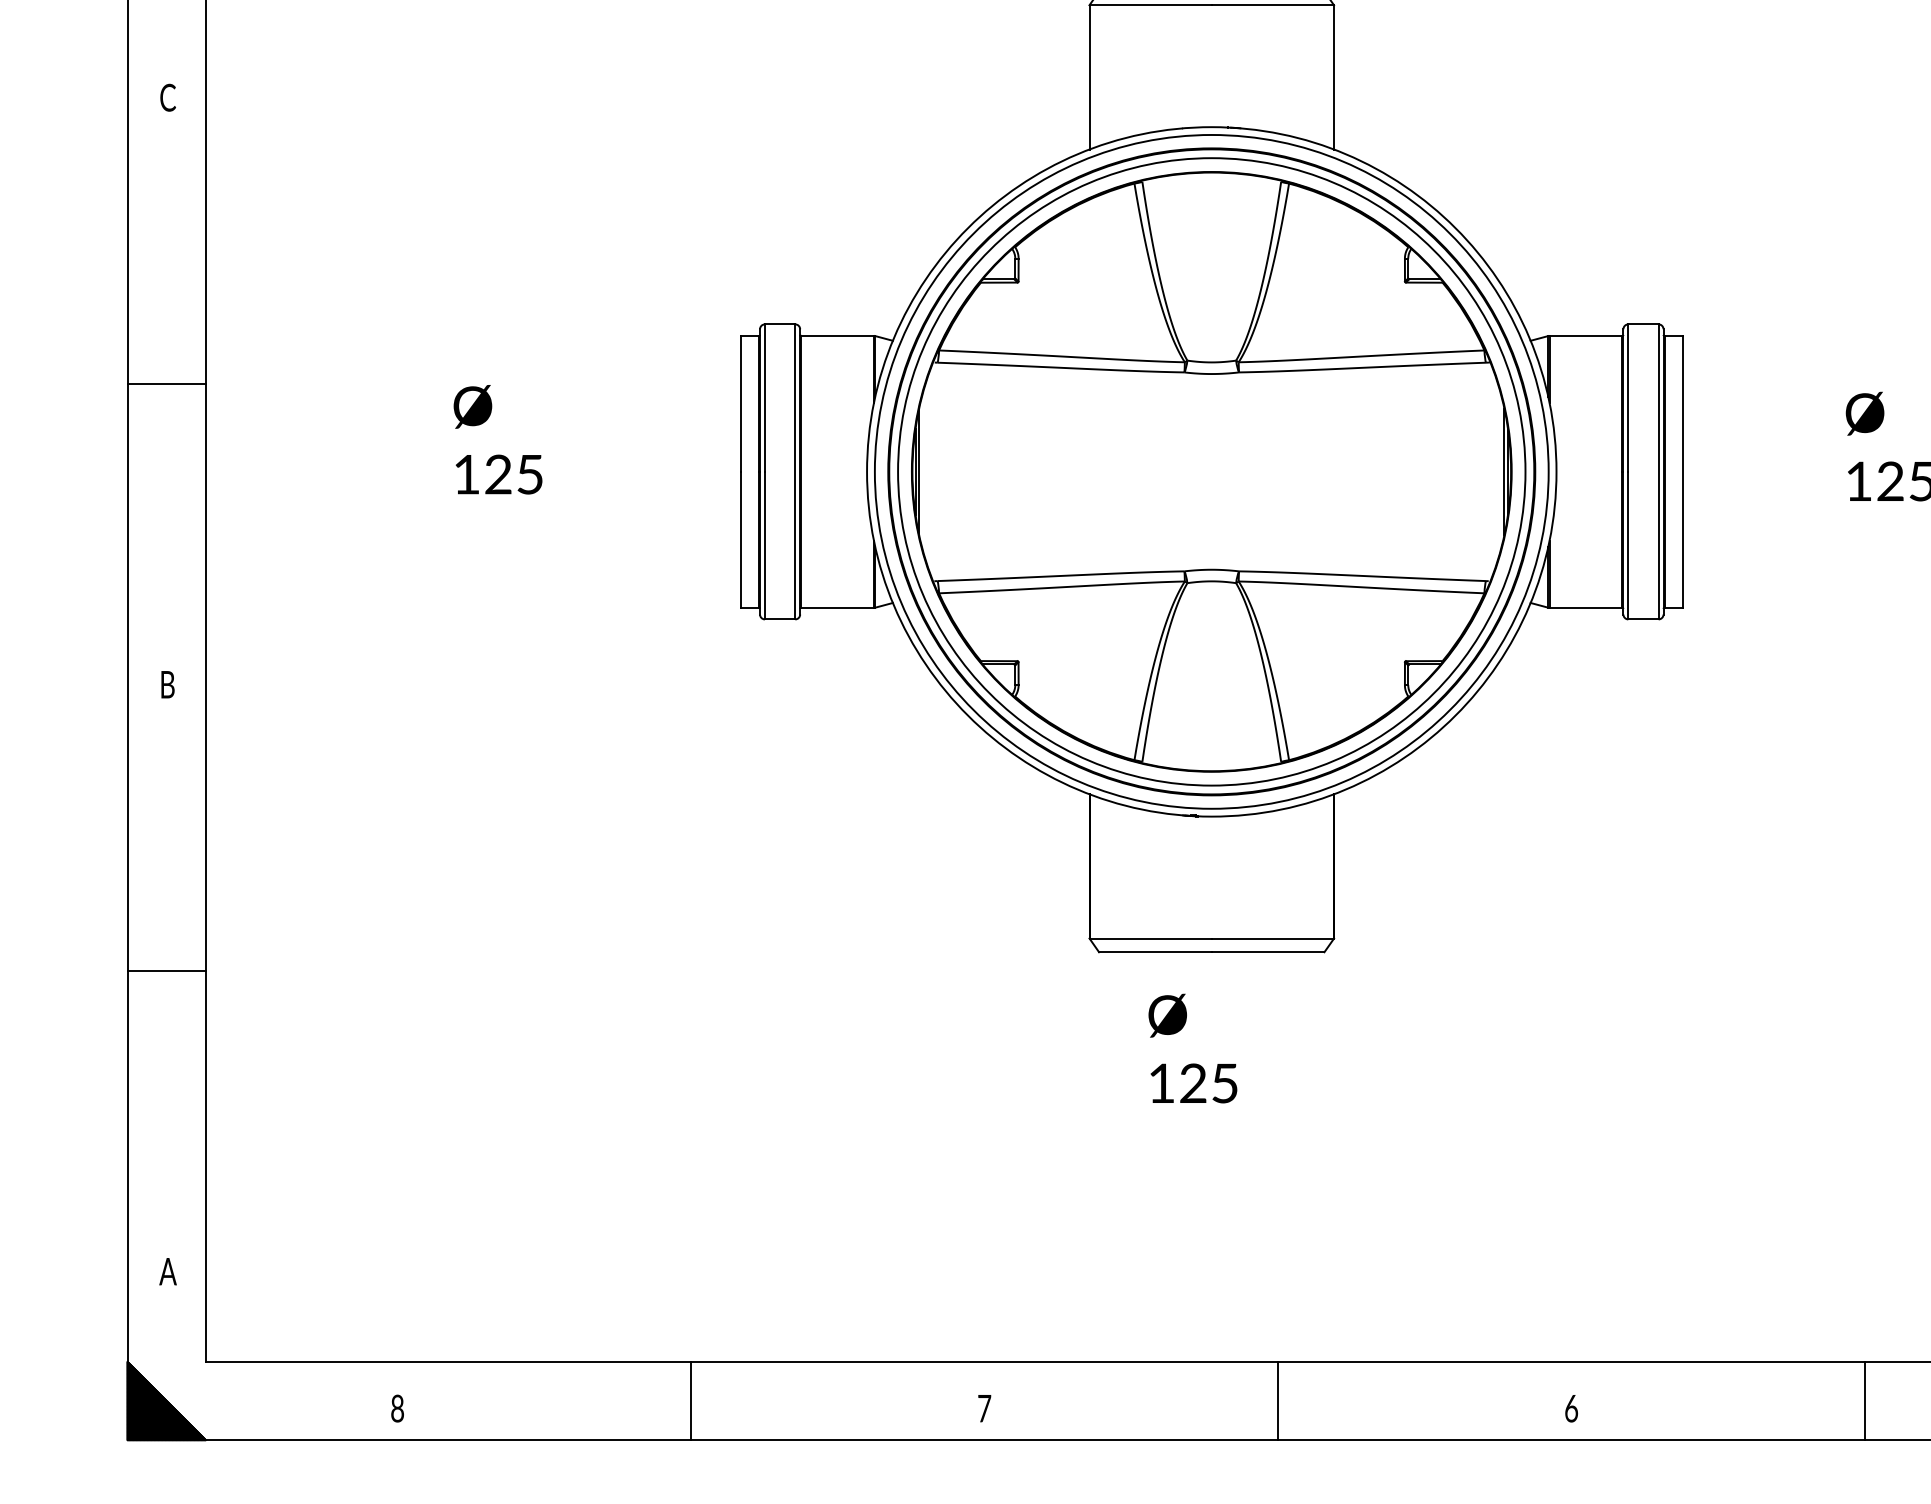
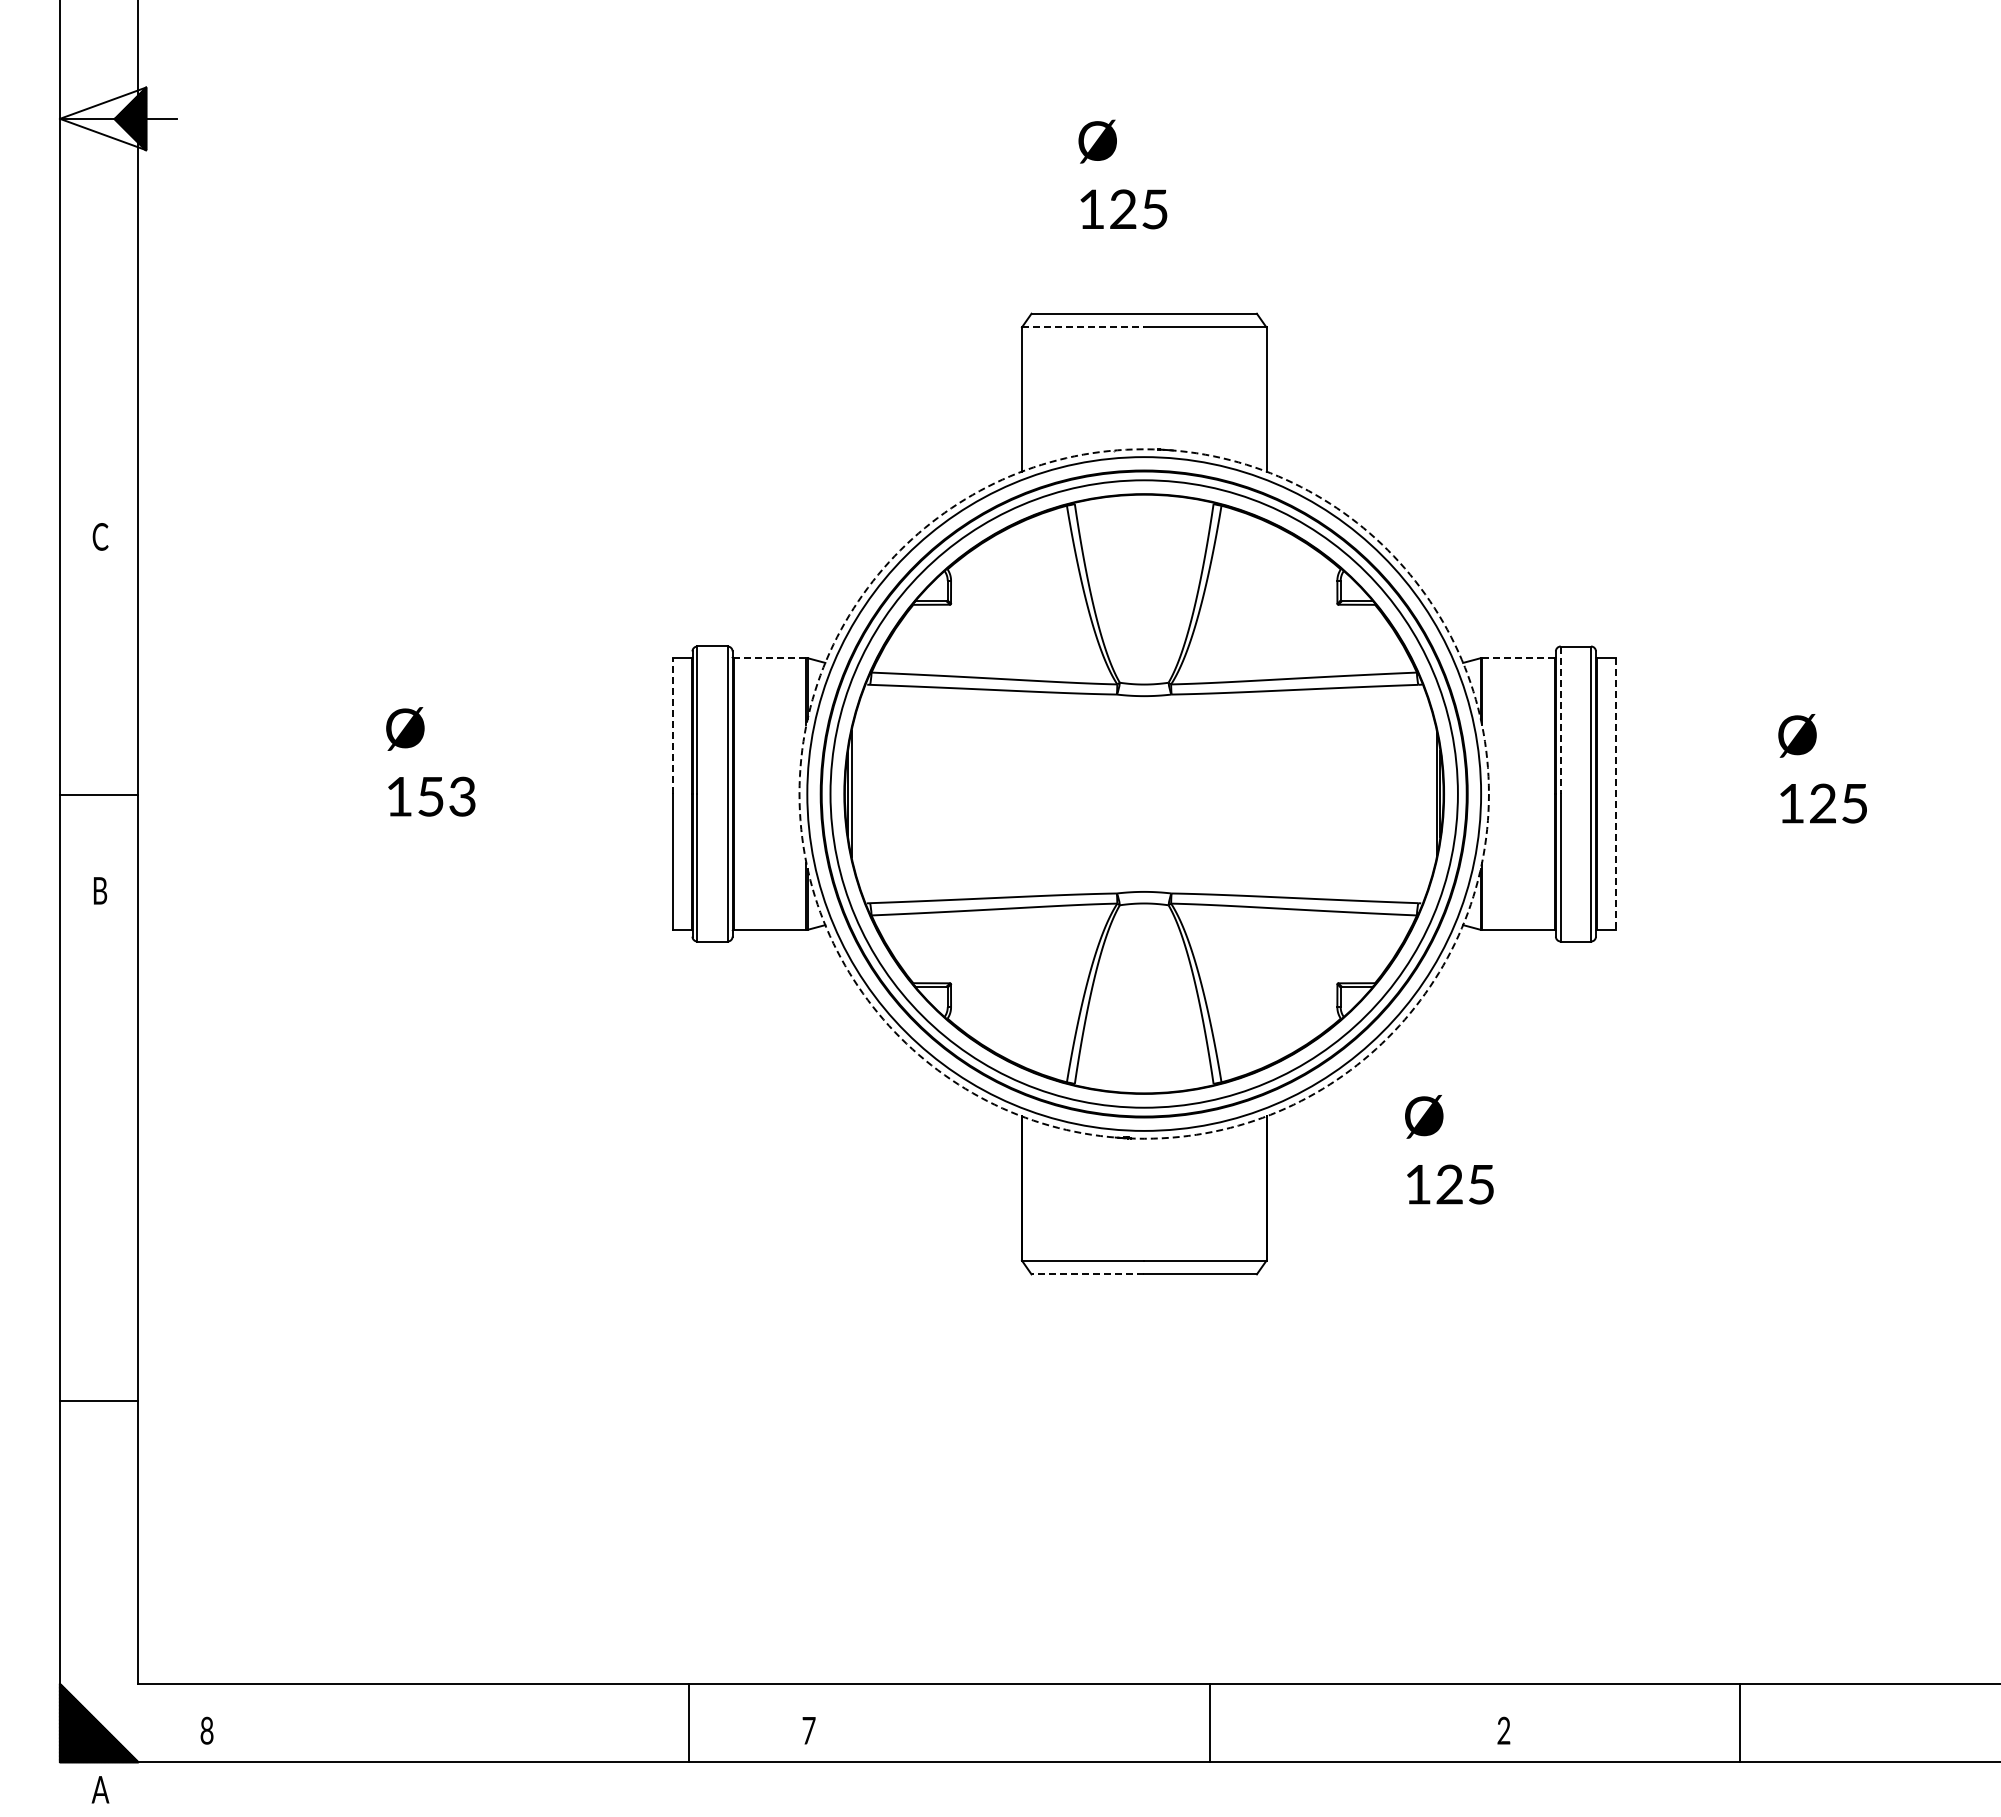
line: (1151, 5) -> (1083, 327), solid -> dashed
text: (168, 97) -> (100, 536), moved
line: (837, 336) -> (769, 658), solid -> dashed
line: (1585, 336) -> (1517, 658), solid -> dashed
line: (167, 383) -> (99, 794), moved
line: (1628, 398) -> (1560, 720), solid -> dashed
line: (740, 404) -> (672, 726), solid -> dashed
circle: (1211, 471) -> (1143, 793), solid -> dashed
line: (1683, 472) -> (1615, 794), solid -> dashed
text: (514, 474) -> (446, 796), 125 -> 153
text: (168, 684) -> (100, 890), moved
line: (1155, 952) -> (1087, 1274), solid -> dashed
line: (167, 970) -> (99, 1400), moved
text: (1193, 1048) -> (1449, 1149), moved
text: (168, 1271) -> (100, 1789), moved
line: (691, 1401) -> (689, 1723), moved
line: (1865, 1401) -> (1740, 1723), moved
text: (397, 1408) -> (206, 1730), moved
text: (984, 1408) -> (808, 1730), moved
text: (1571, 1408) -> (1503, 1730), 6 -> 2

